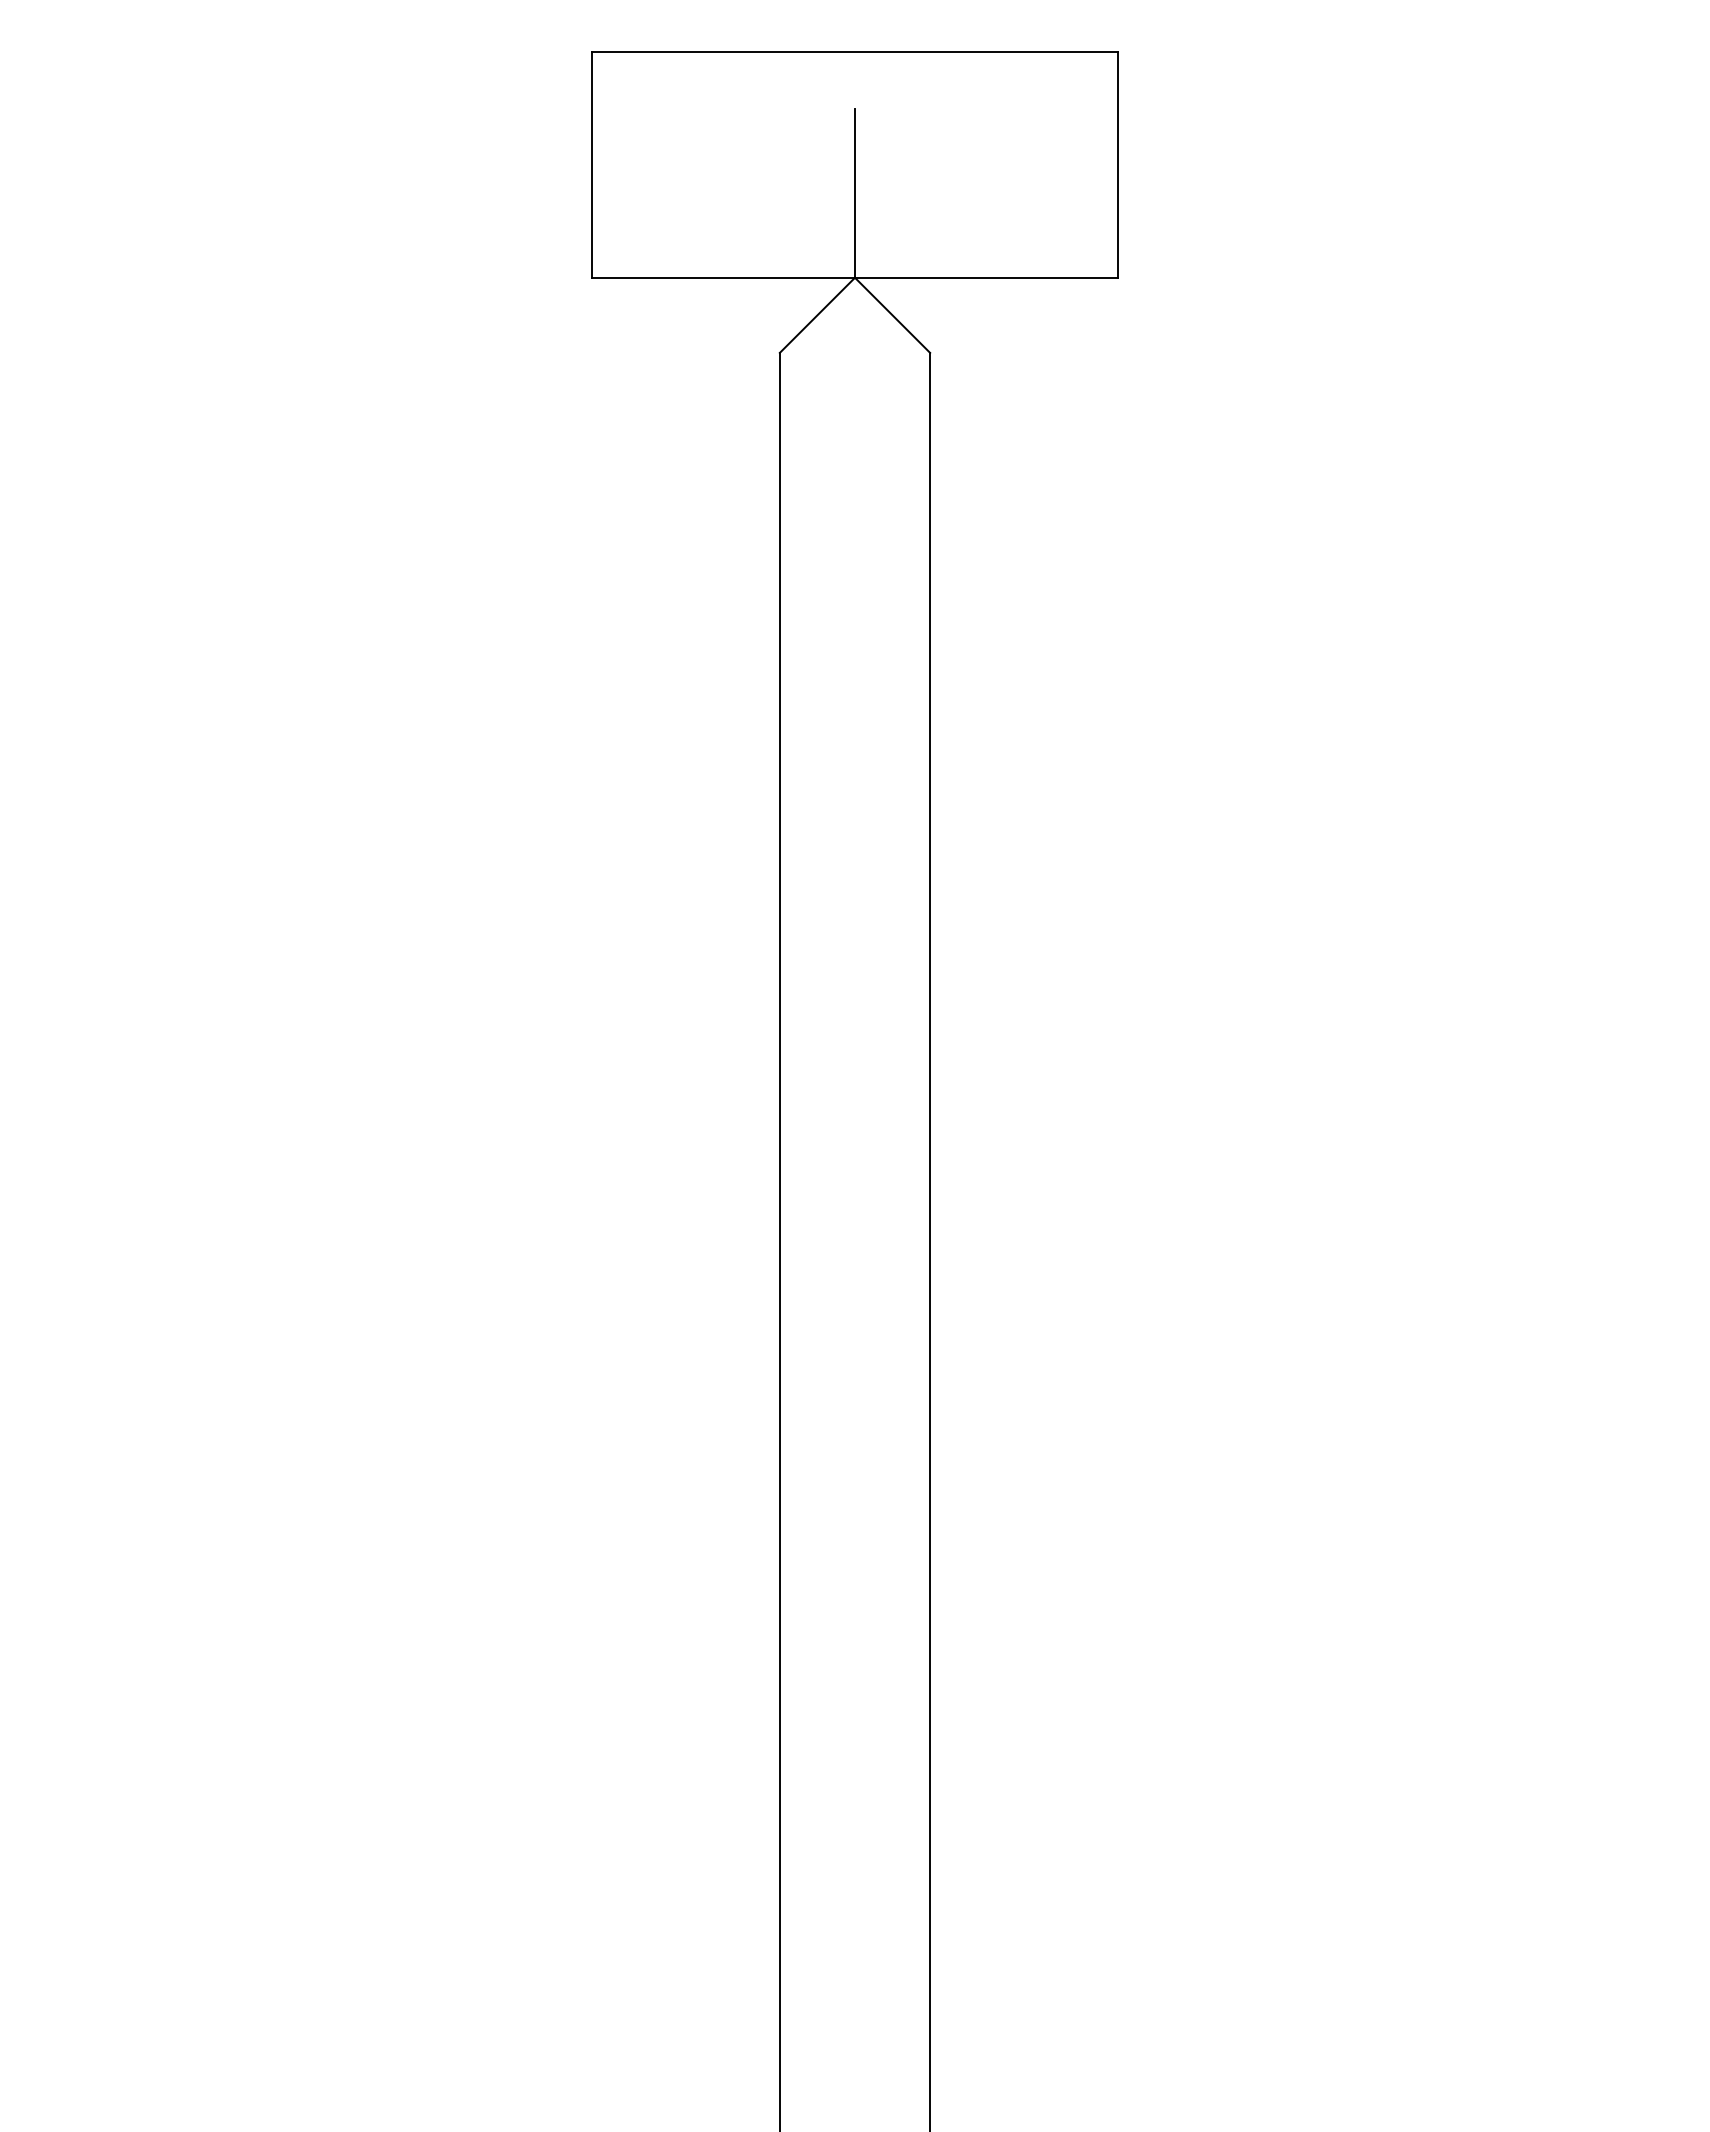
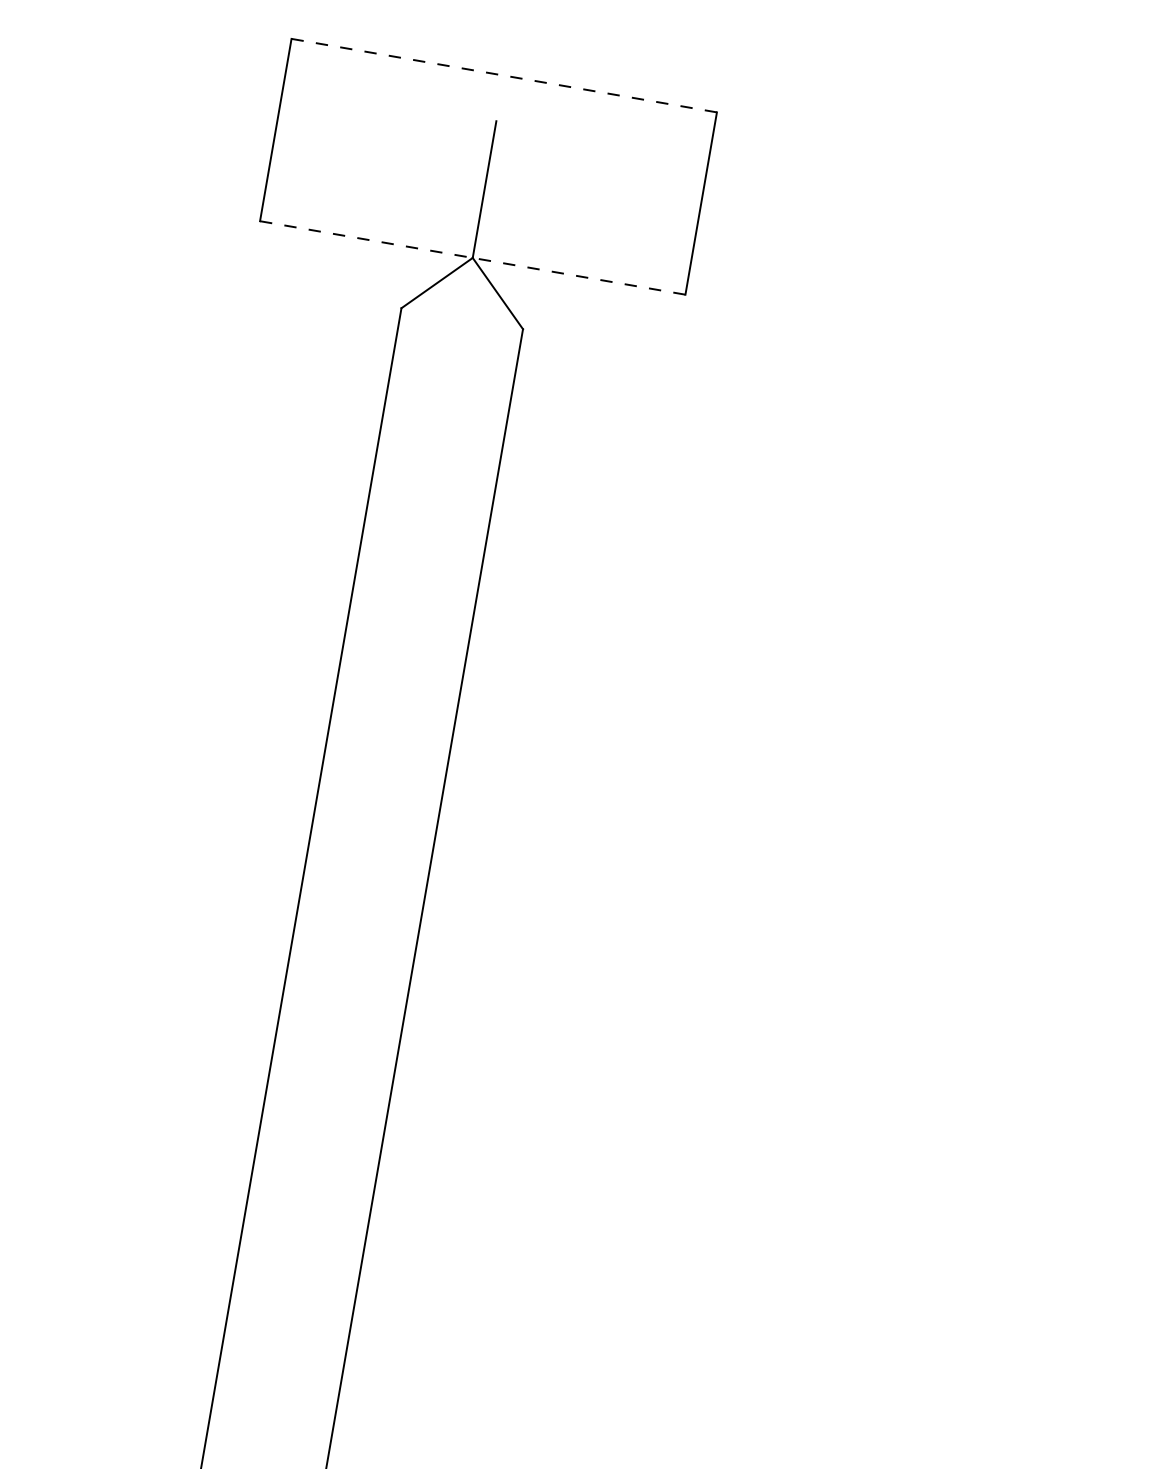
line: (855, 52) -> (504, 75), solid -> dashed
line: (855, 277) -> (473, 257), solid -> dashed

